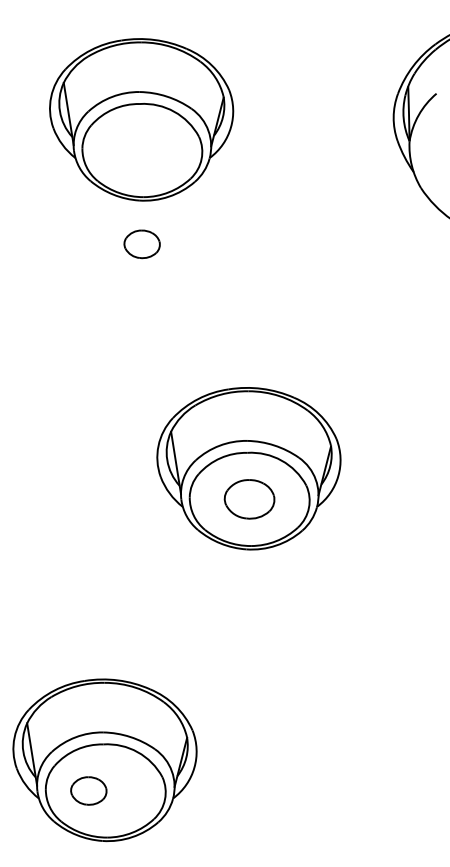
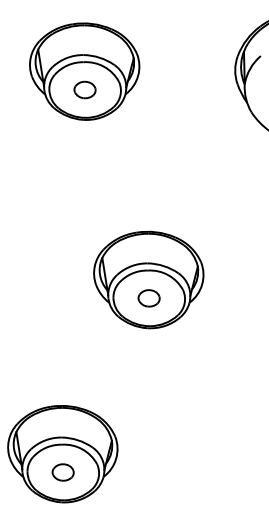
part: (141, 243) -> (84, 89), moved
part: (248, 499) -> (148, 298), size x0.71
part: (87, 790) -> (62, 472), moved

